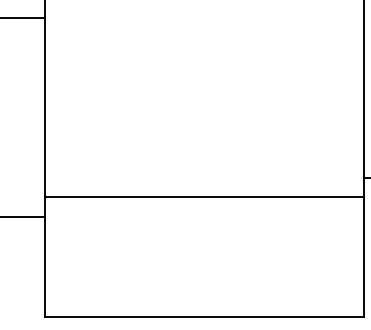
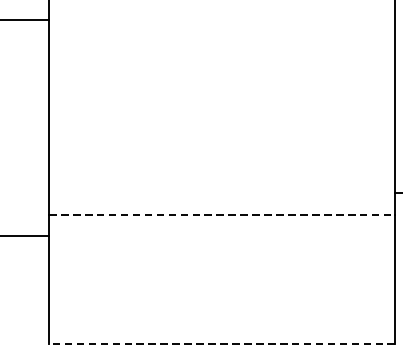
line: (204, 197) -> (222, 214), solid -> dashed
line: (203, 316) -> (221, 344), solid -> dashed

